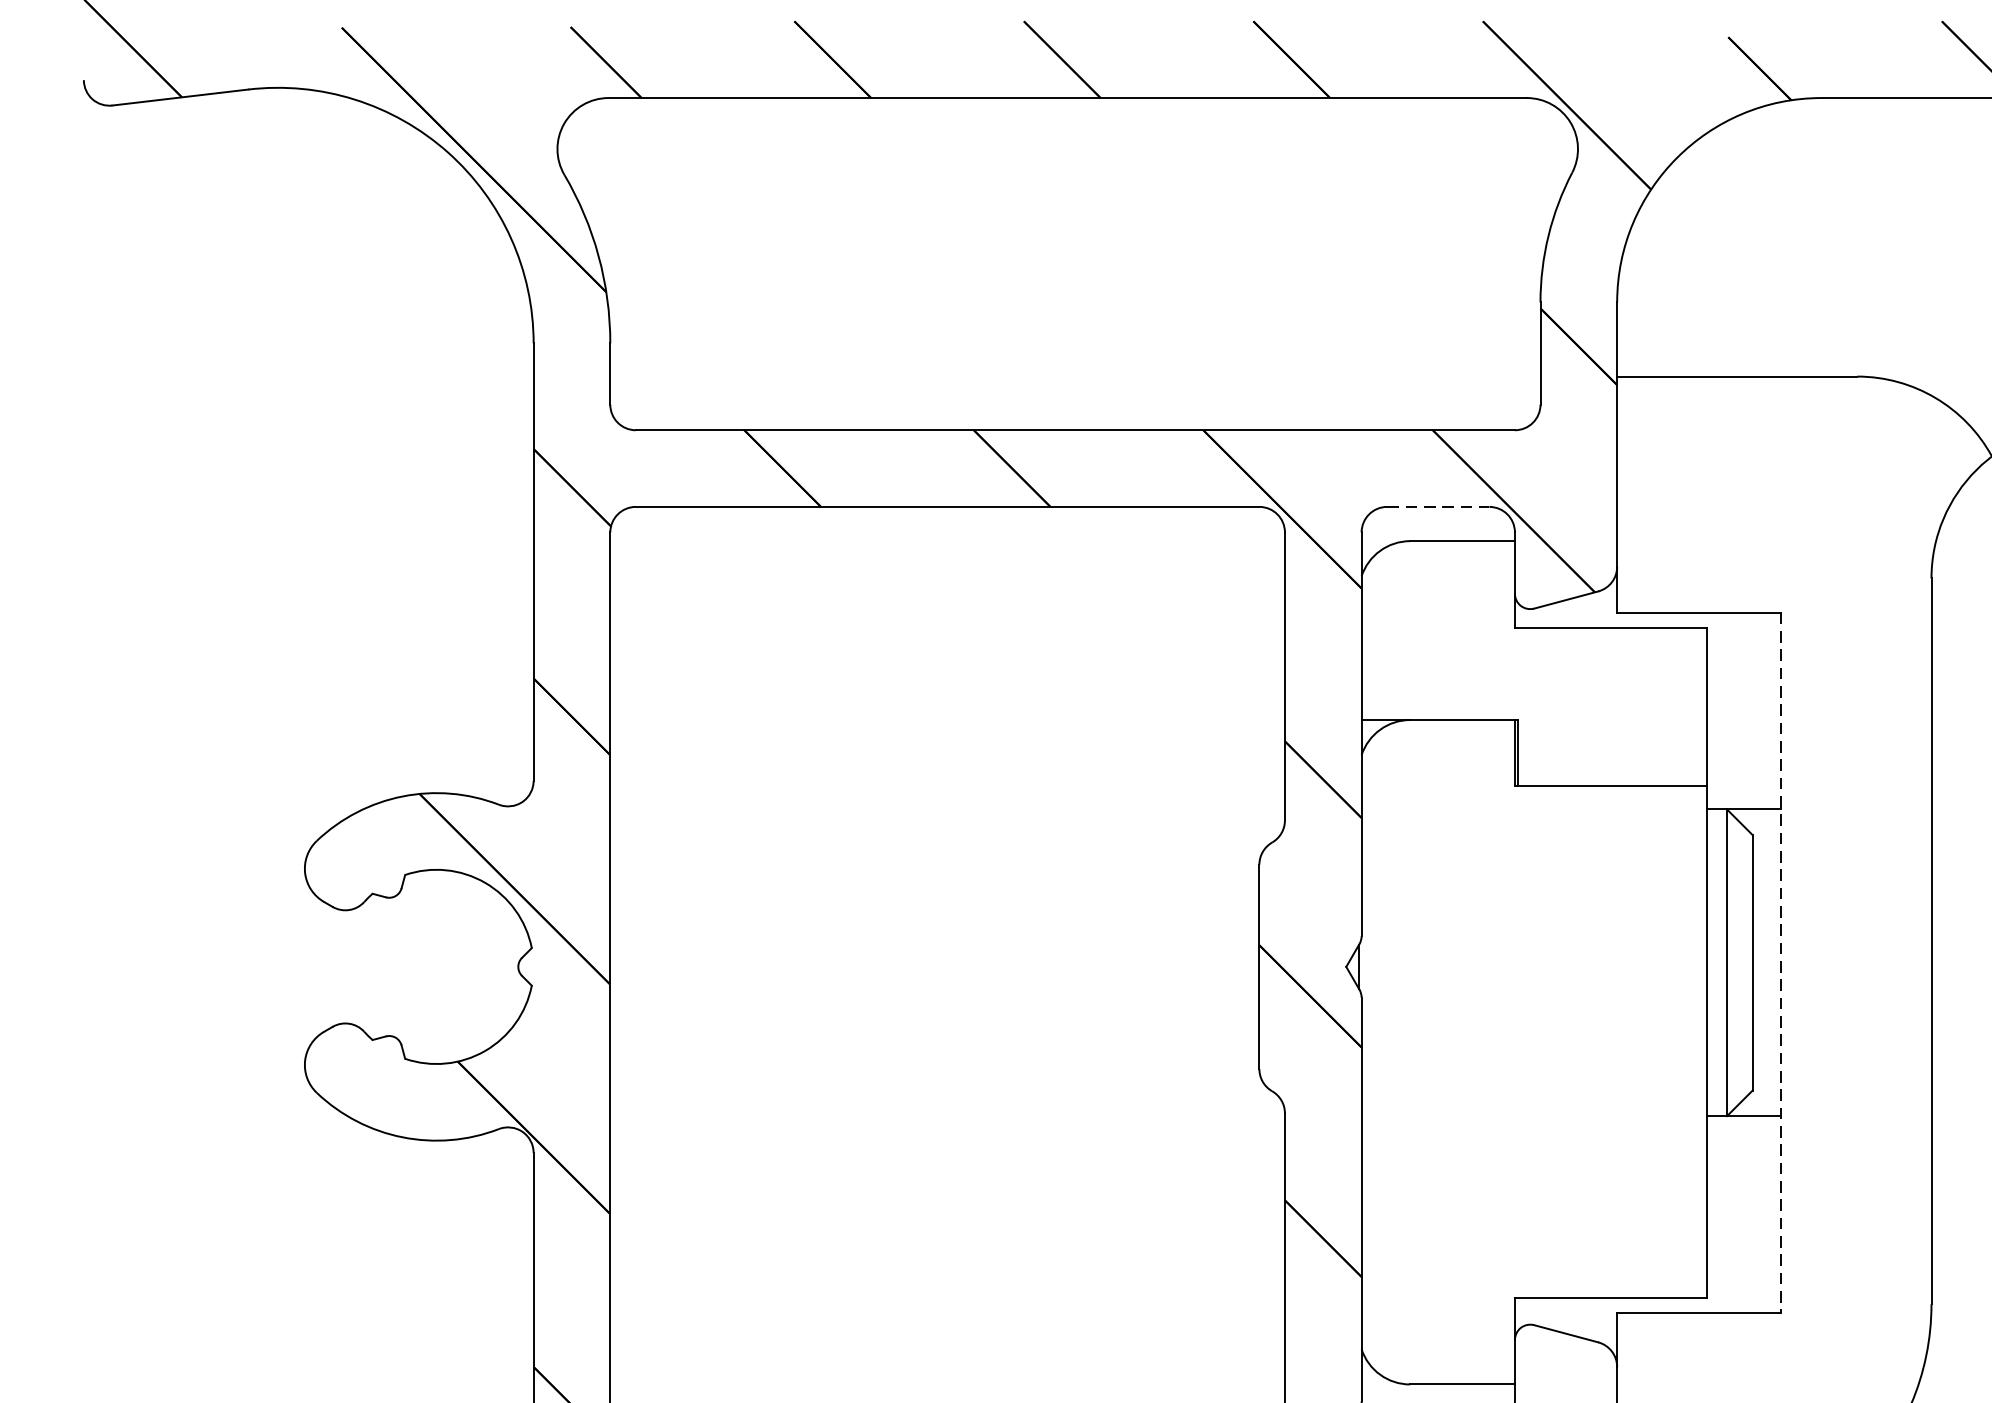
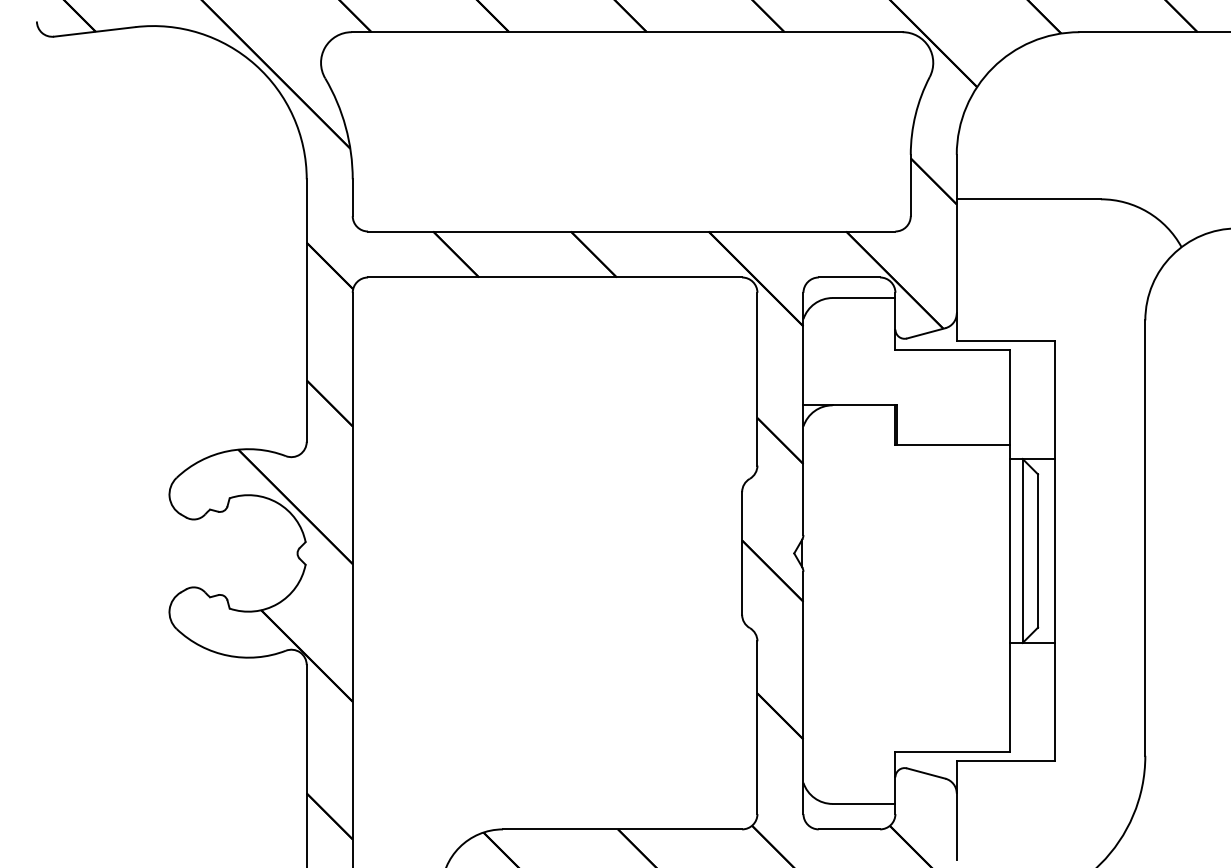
line: (1438, 506) -> (849, 277), dashed -> solid
line: (1780, 963) -> (1054, 551), dashed -> solid

